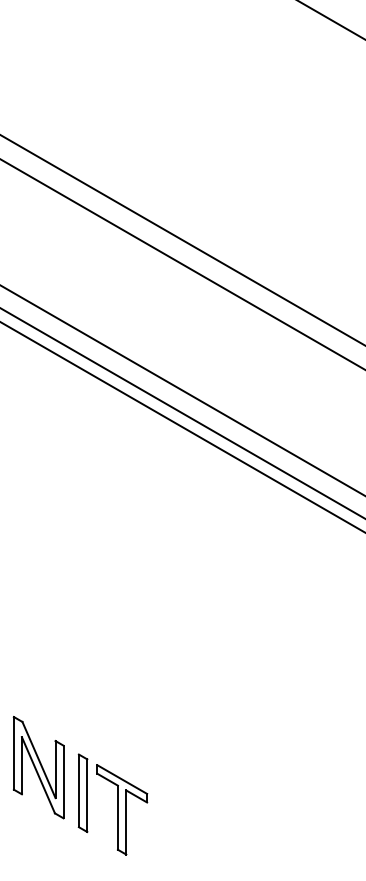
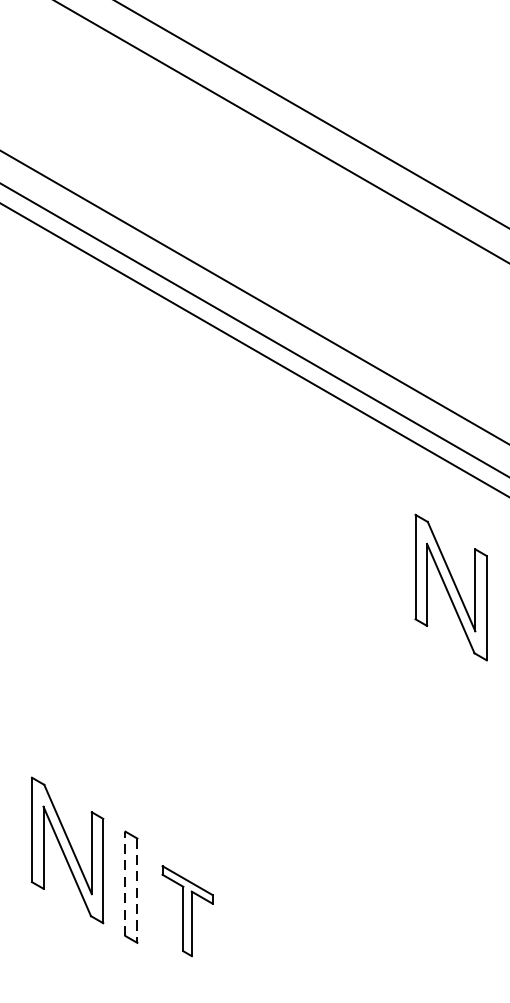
part: (305, 584) -> (450, 587), added
line: (78, 790) -> (124, 883), solid -> dashed
line: (87, 796) -> (137, 891), solid -> dashed
part: (122, 809) -> (187, 910), size x0.7

